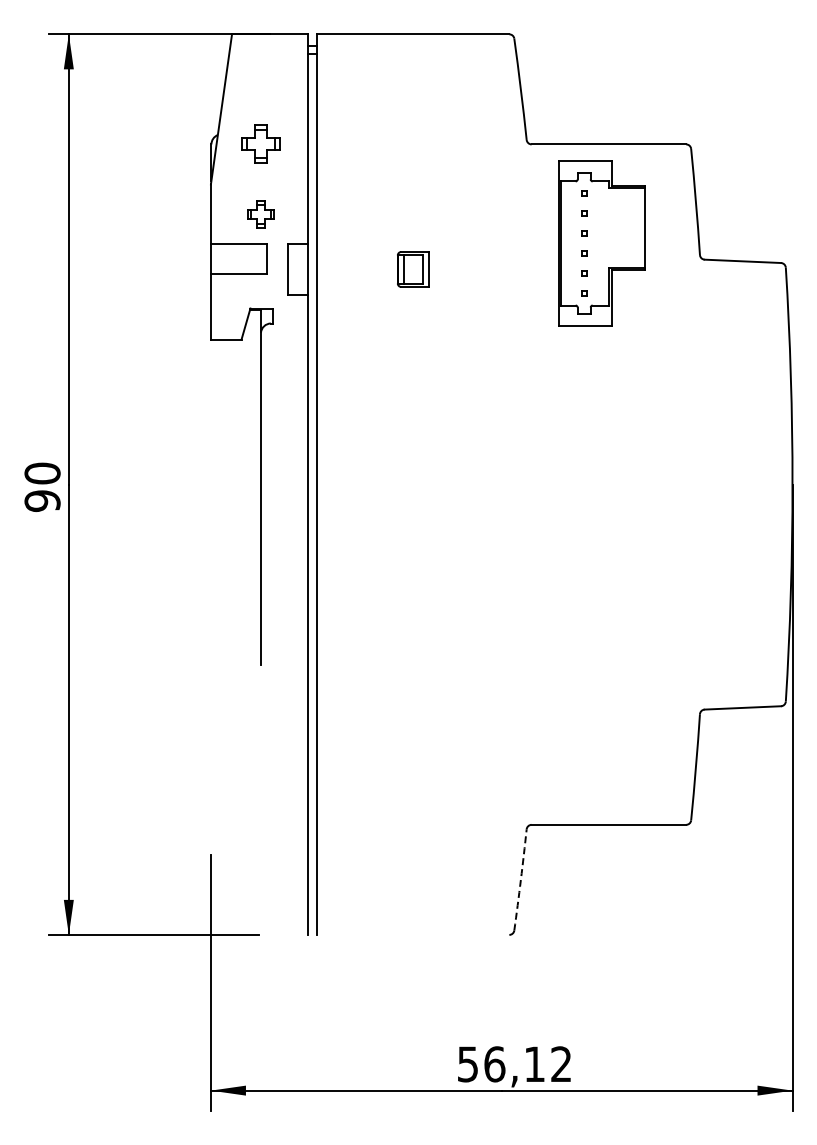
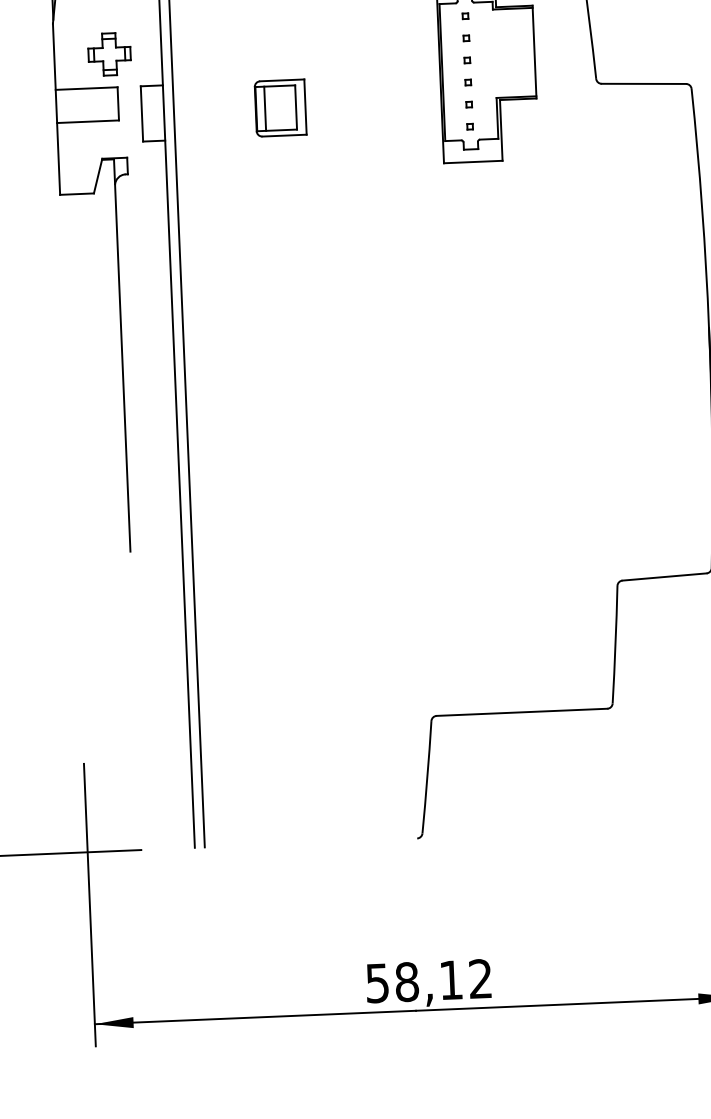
part: (260, 213) -> (109, 53), size x1.43
part: (413, 269) -> (280, 108), size x1.43
arc: (520, 880) -> (426, 777), dashed -> solid
text: (494, 1064) -> (406, 982), 56,12 -> 58,12

